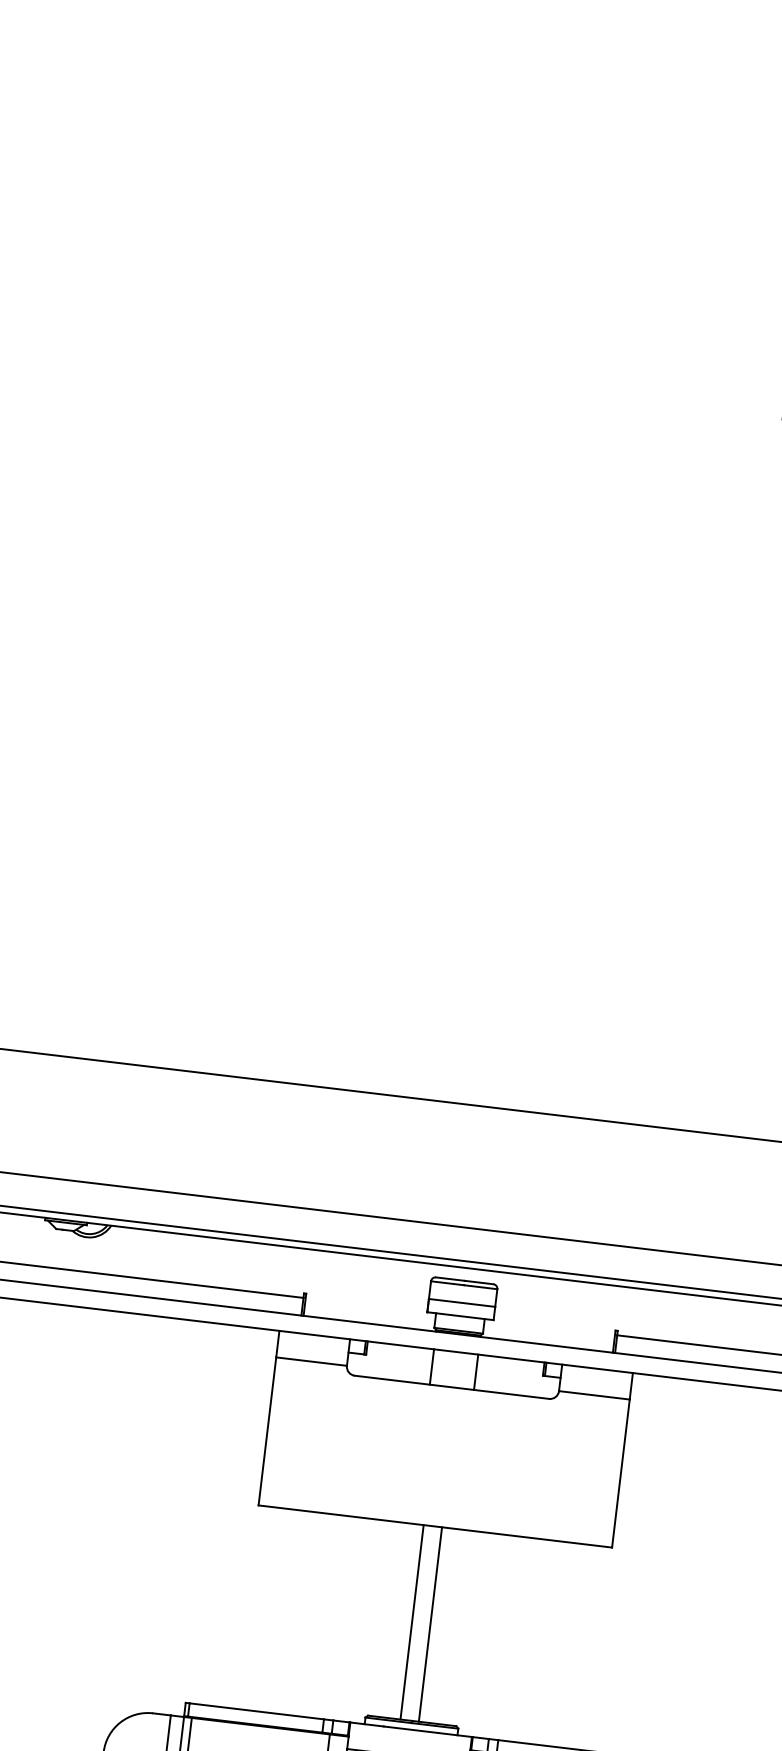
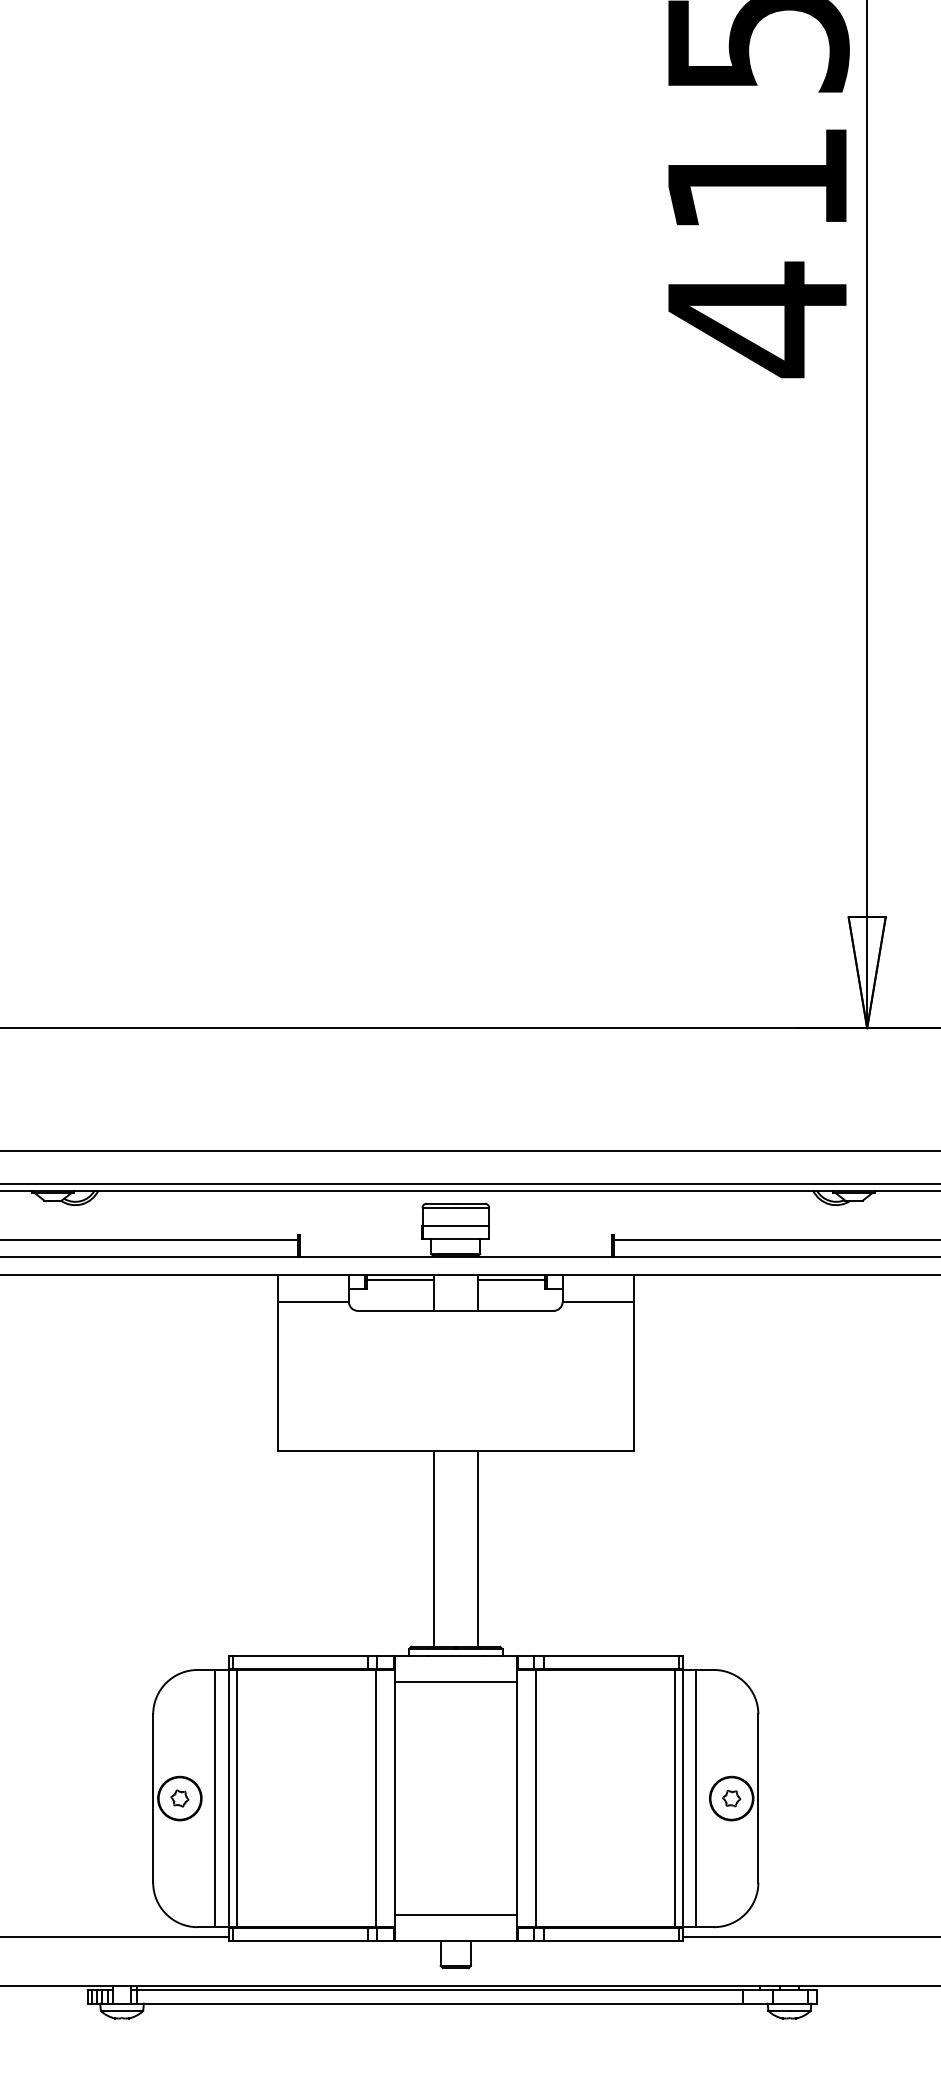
line: (399, 1349) -> (399, 1279), added
line: (510, 1362) -> (511, 1279), added
line: (412, 1621) -> (478, 1548), moved
line: (430, 1624) -> (433, 1548), moved

